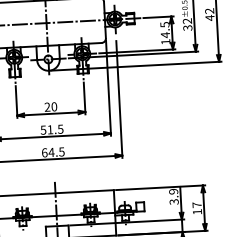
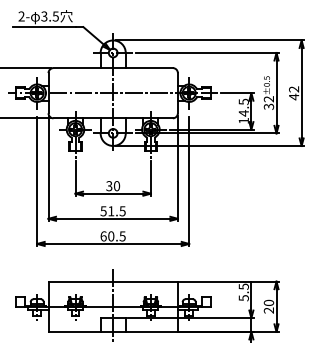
text: (47, 107) -> (109, 186), 20 -> 30
text: (50, 152) -> (110, 236), 64.5 -> 60.5
text: (173, 195) -> (243, 291), 3.9 -> 5.5
text: (196, 208) -> (268, 306), 17 -> 20

